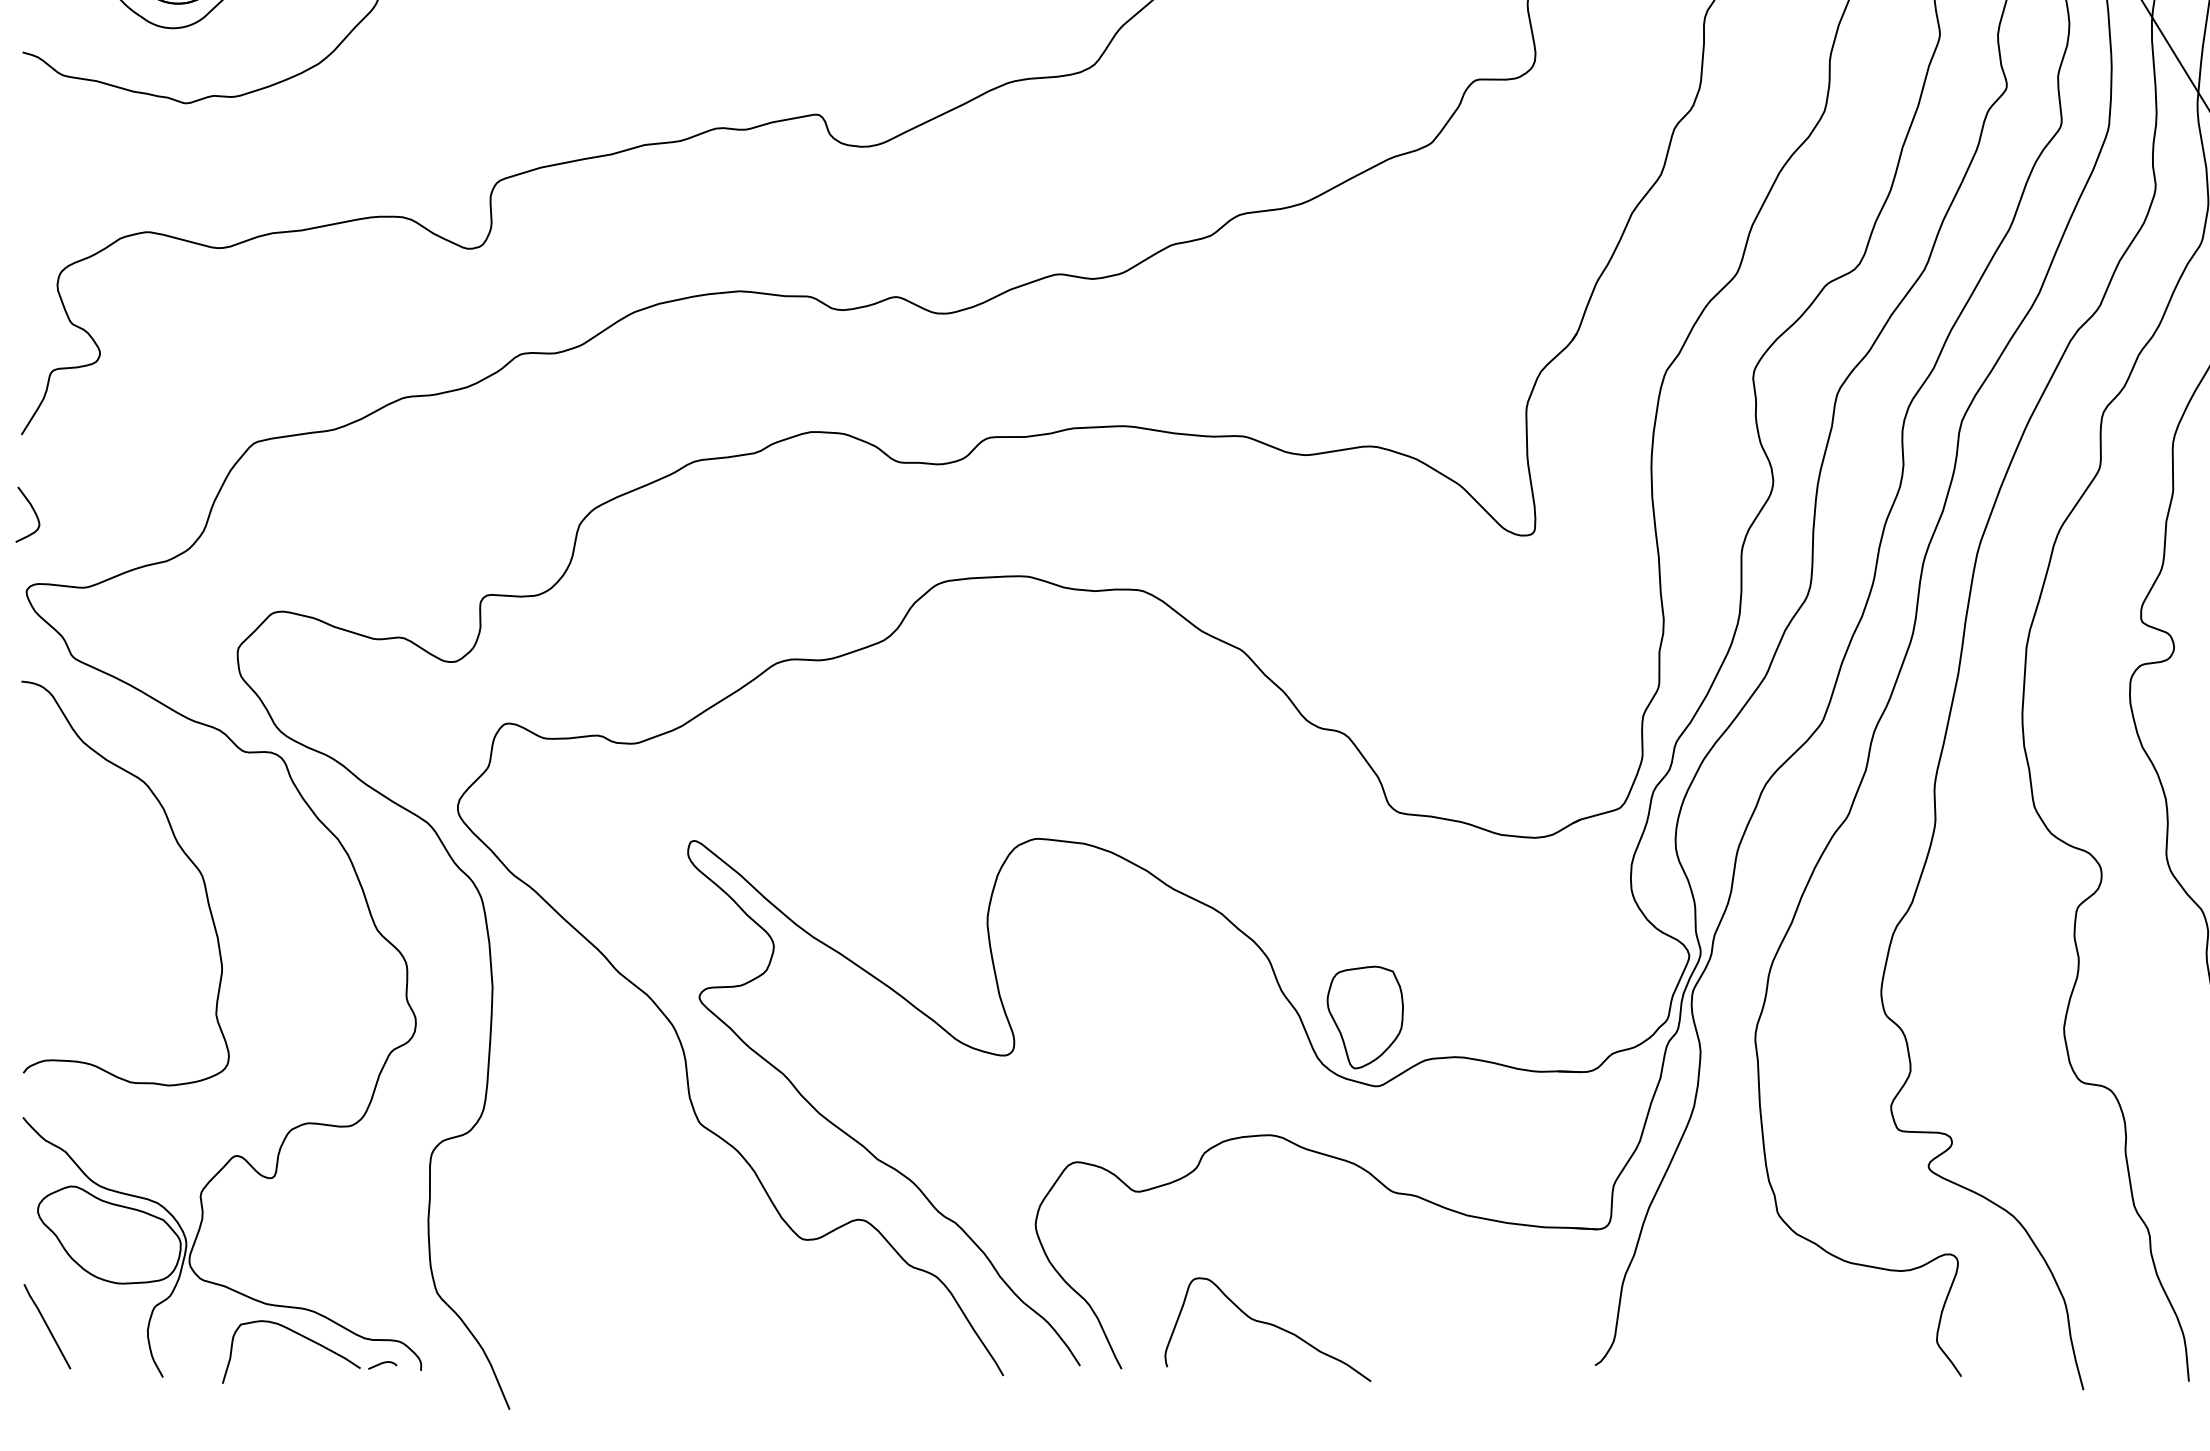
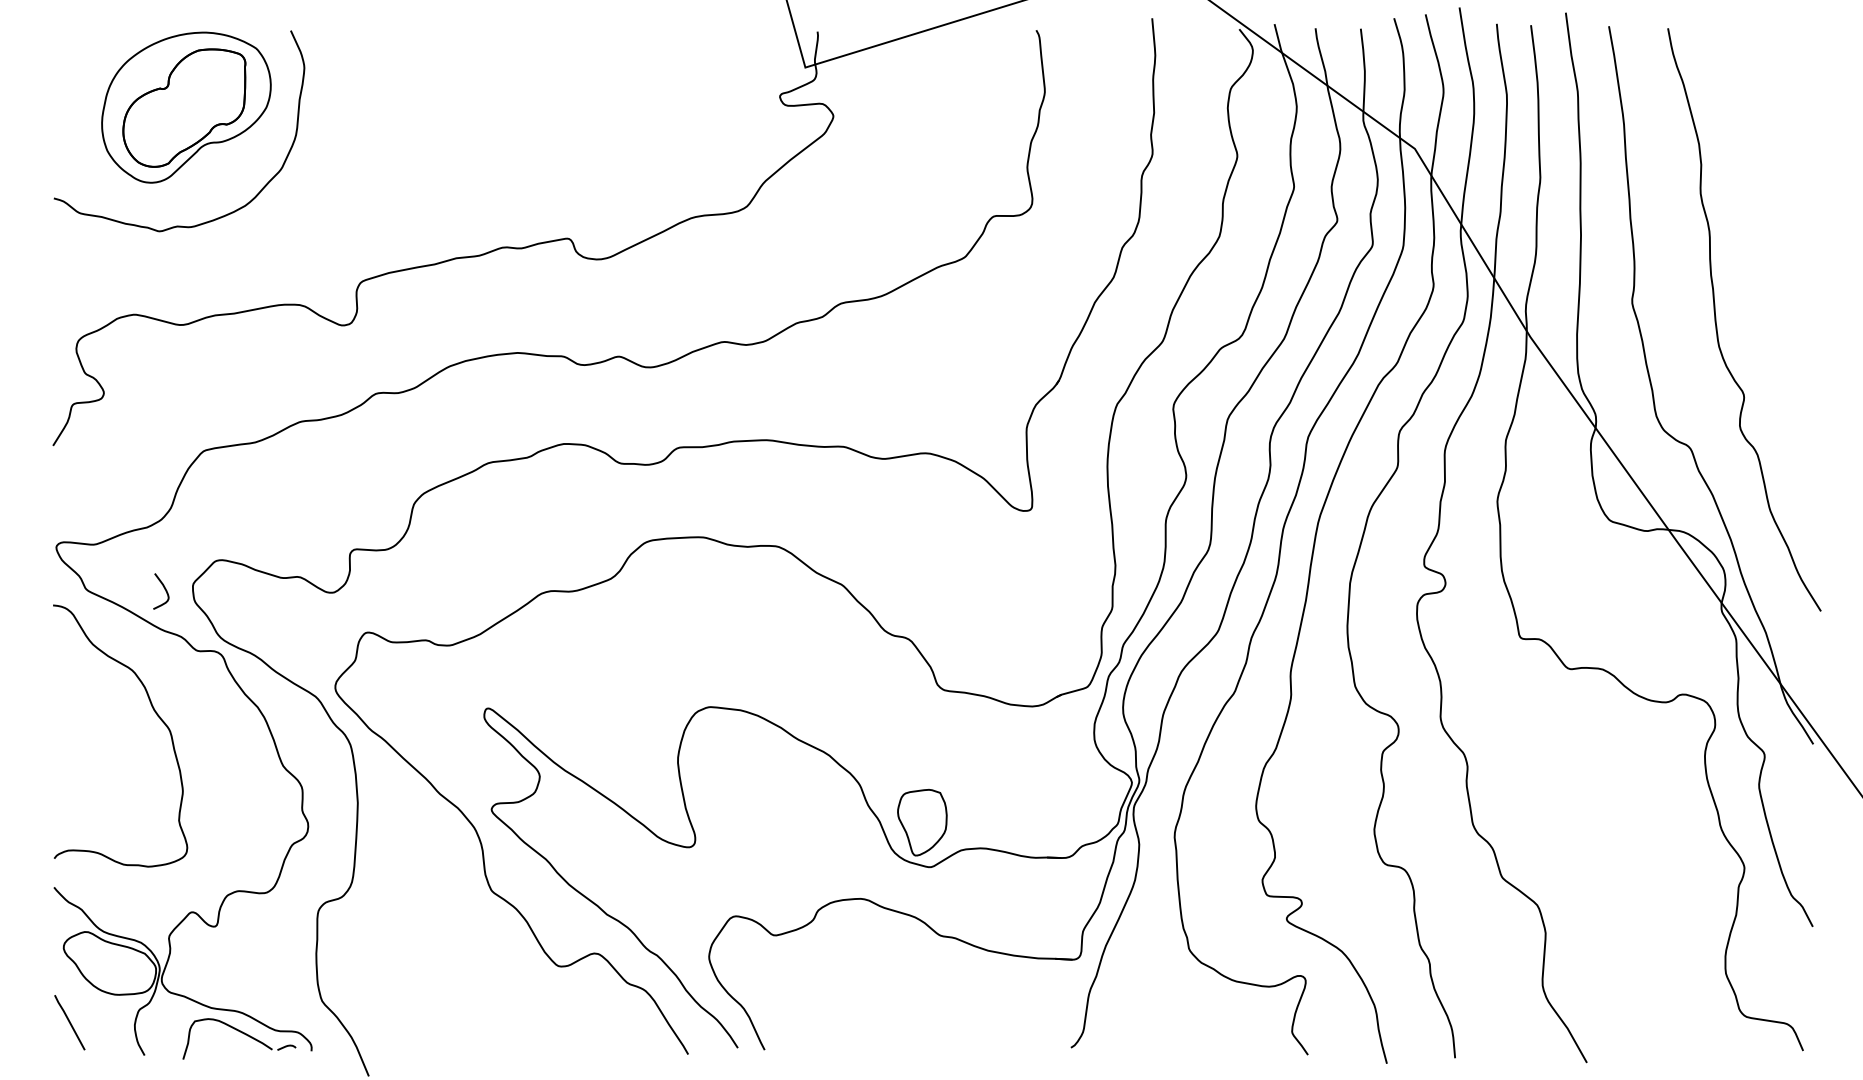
curve: (32, 511) -> (164, 589), moved
curve: (1271, 1326) -> (861, 1022), removed

